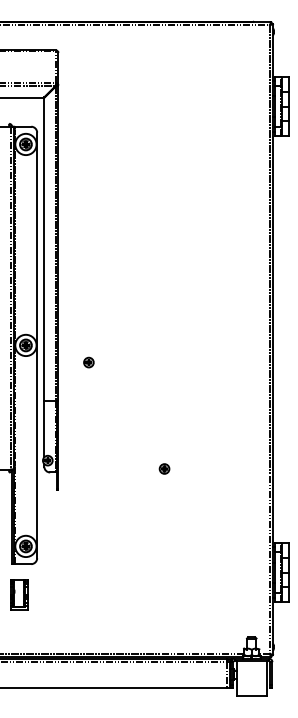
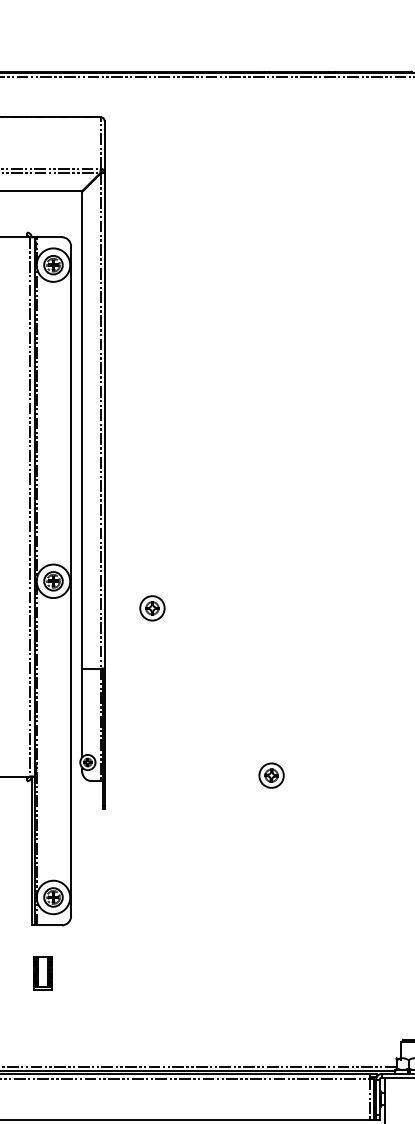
part: (88, 362) -> (151, 608), size x1.6
part: (164, 468) -> (271, 774), size x1.6
part: (19, 594) -> (43, 973), size x0.7

